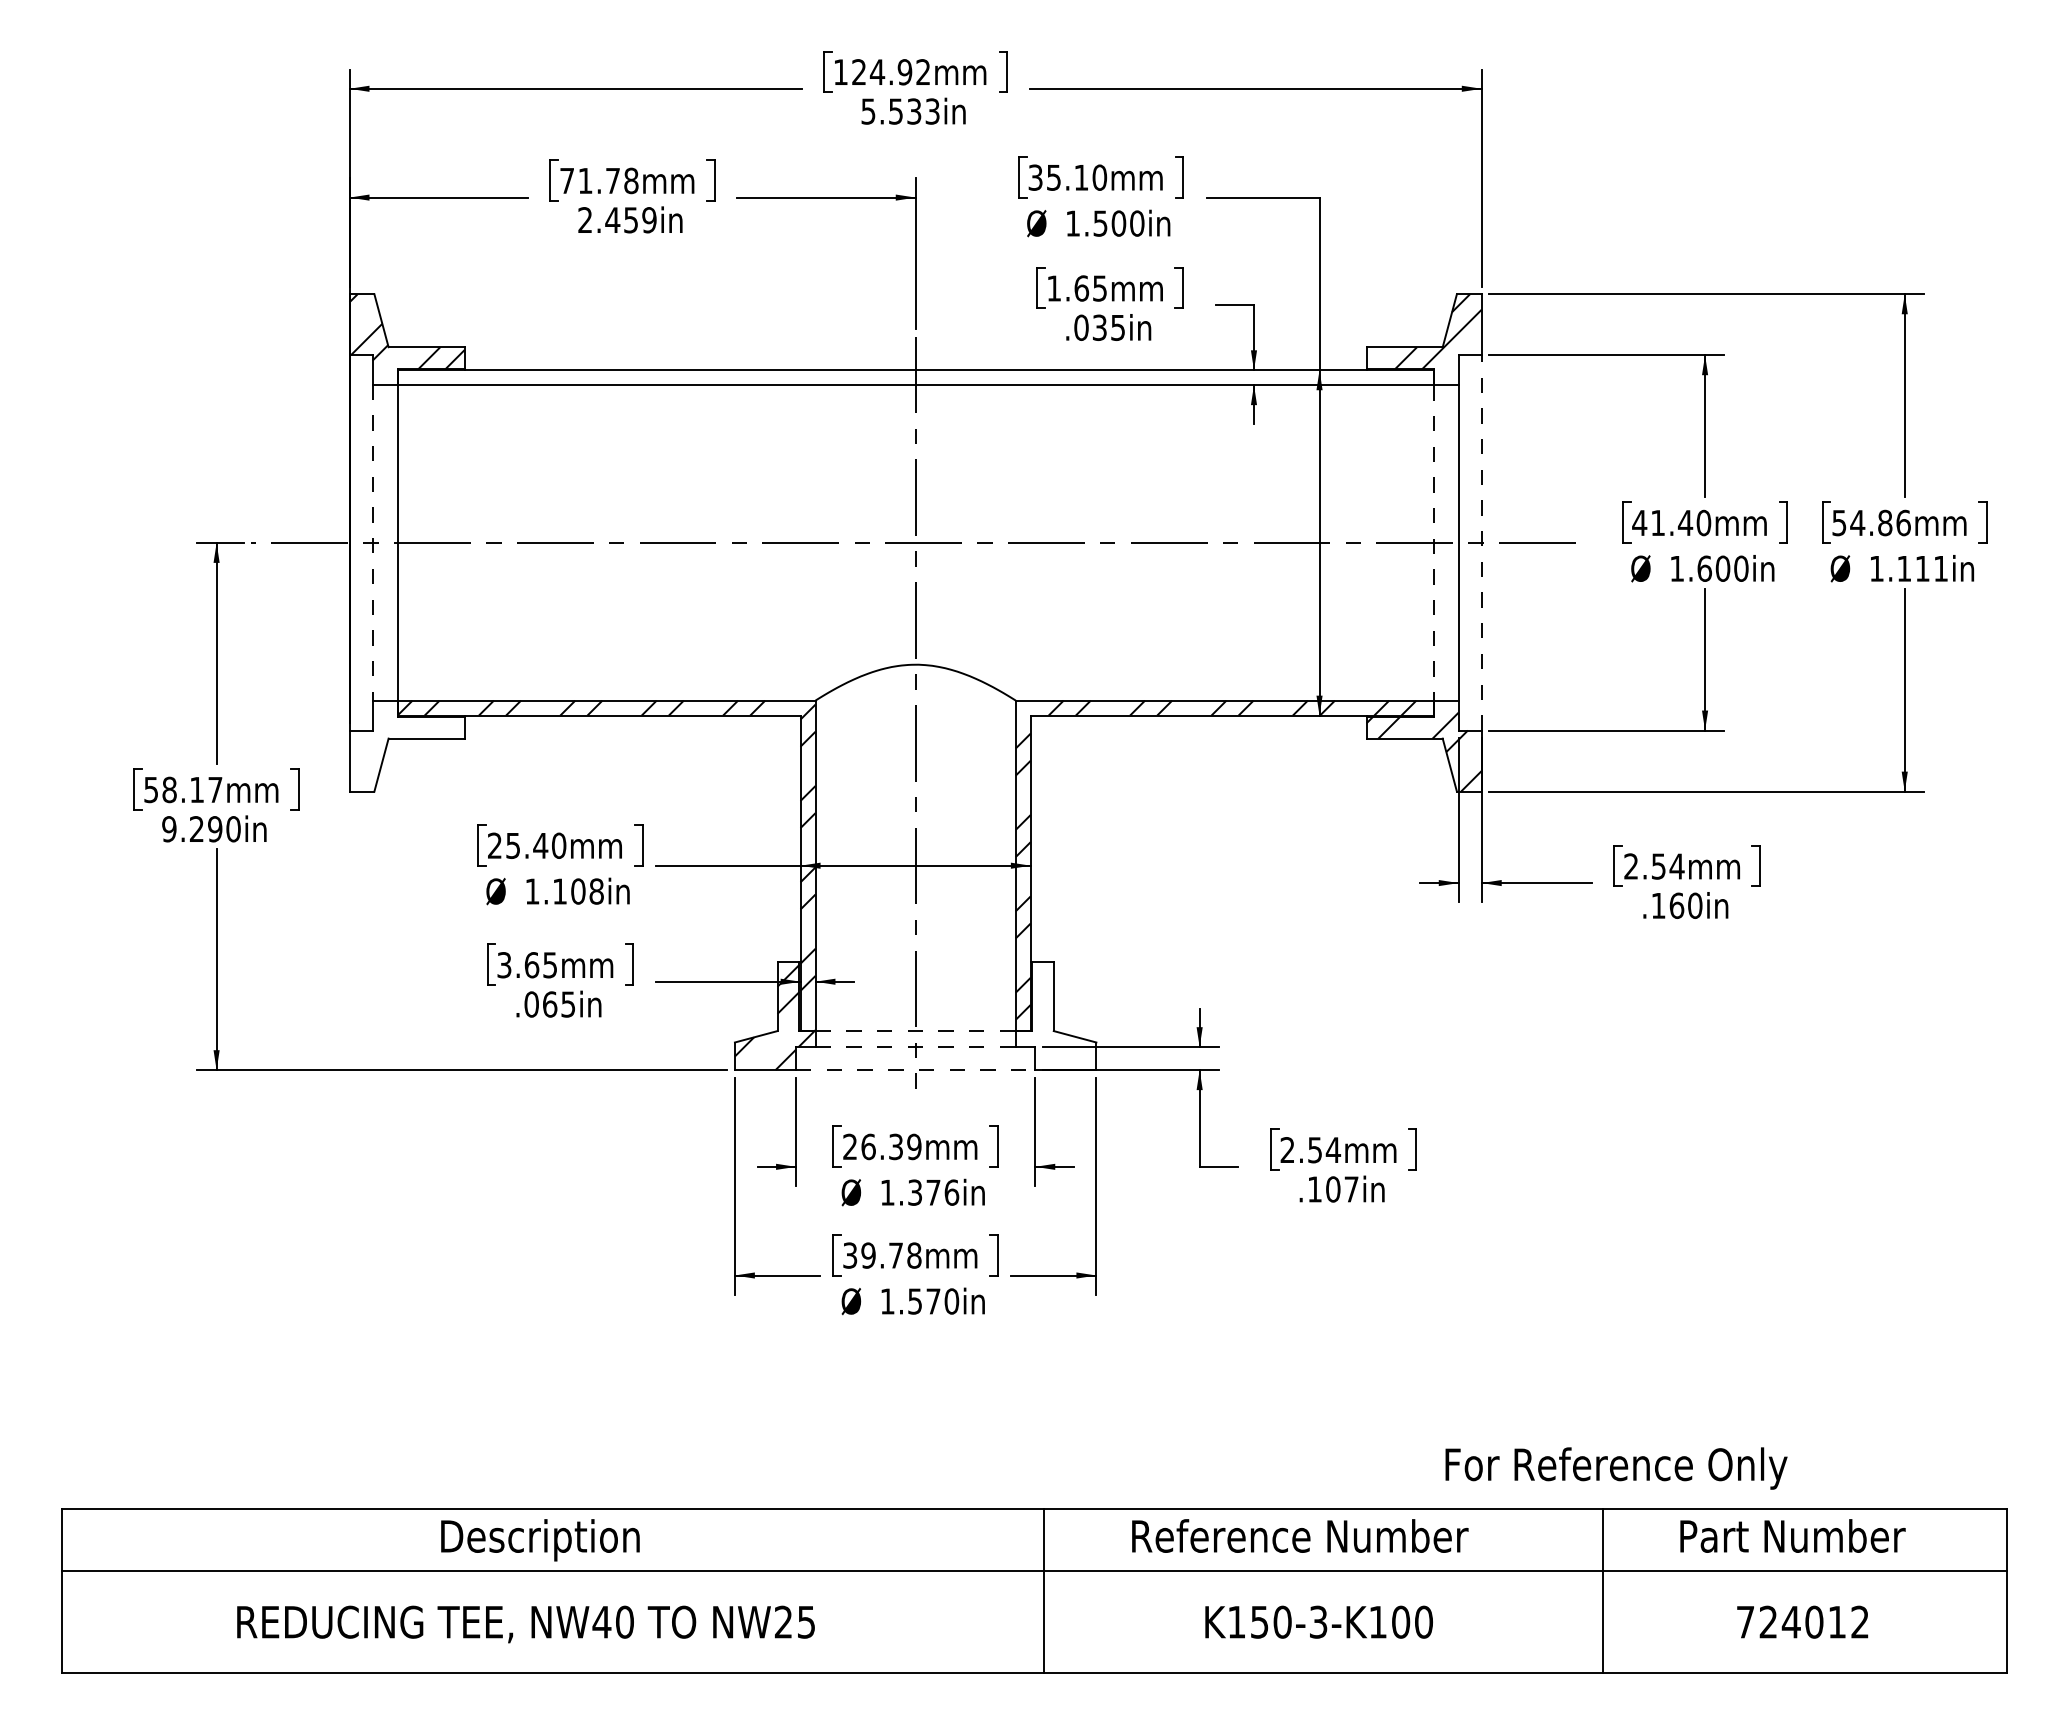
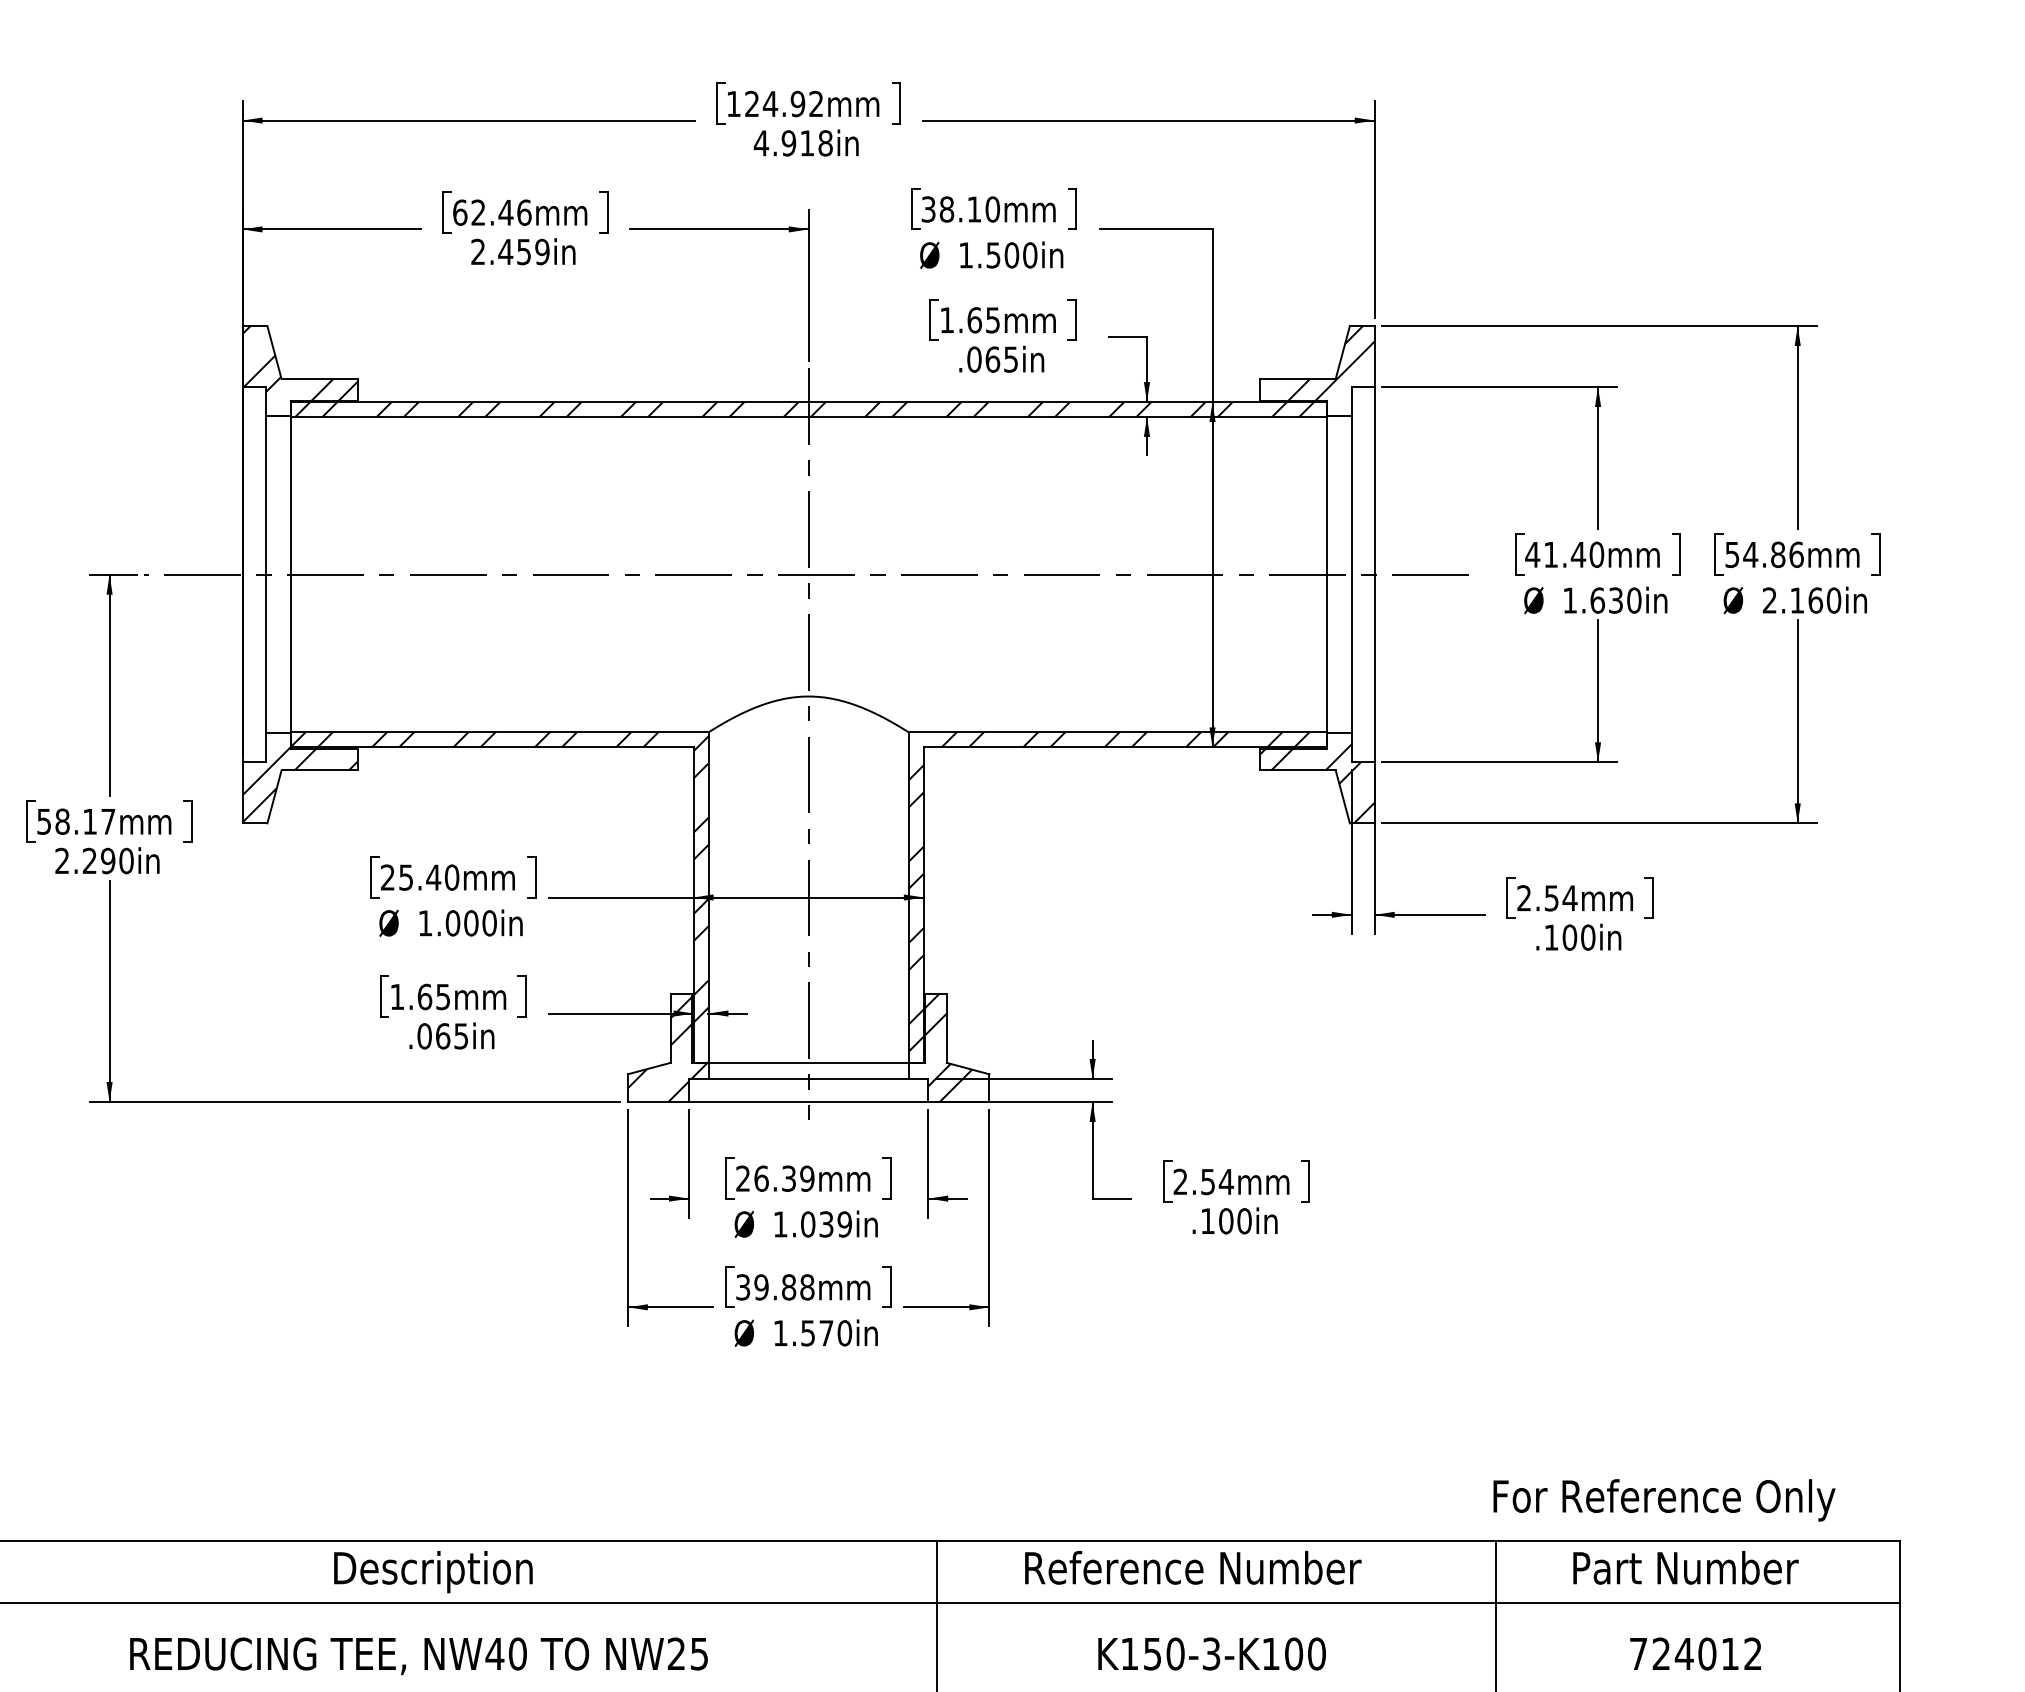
text: (899, 111) -> (792, 143), 5.533in -> 4.918in
text: (1053, 177) -> (946, 209), 35.10mm -> 38.10mm
text: (599, 180) -> (492, 212), 71.78mm -> 62.46mm
text: (1099, 327) -> (992, 359), .035in -> .065in
hatch: (911, 377) -> (804, 409), added
line: (1433, 542) -> (1326, 574), dashed -> solid
line: (1481, 542) -> (1374, 574), dashed -> solid
line: (372, 543) -> (265, 575), dashed -> solid
text: (1722, 568) -> (1615, 600), 1.600in -> 1.630in
text: (1908, 568) -> (1801, 600), 1.111in -> 2.160in
hatch: (406, 752) -> (299, 784), added
text: (169, 829) -> (62, 861), 9.290in -> 2.290in
text: (577, 891) -> (470, 923), 1.108in -> 1.000in
text: (1676, 905) -> (1569, 937), .160in -> .100in
text: (504, 965) -> (397, 997), 3.65mm -> 1.65mm
hatch: (1055, 1015) -> (948, 1047), added
line: (916, 1030) -> (809, 1062), dashed -> solid
line: (916, 1047) -> (809, 1079), dashed -> solid
line: (915, 1070) -> (808, 1102), dashed -> solid
text: (1351, 1189) -> (1244, 1221), .107in -> .100in
text: (933, 1192) -> (826, 1224), 1.376in -> 1.039in
text: (896, 1255) -> (789, 1287), 39.78mm -> 39.88mm
text: (1616, 1468) -> (1664, 1500), moved

